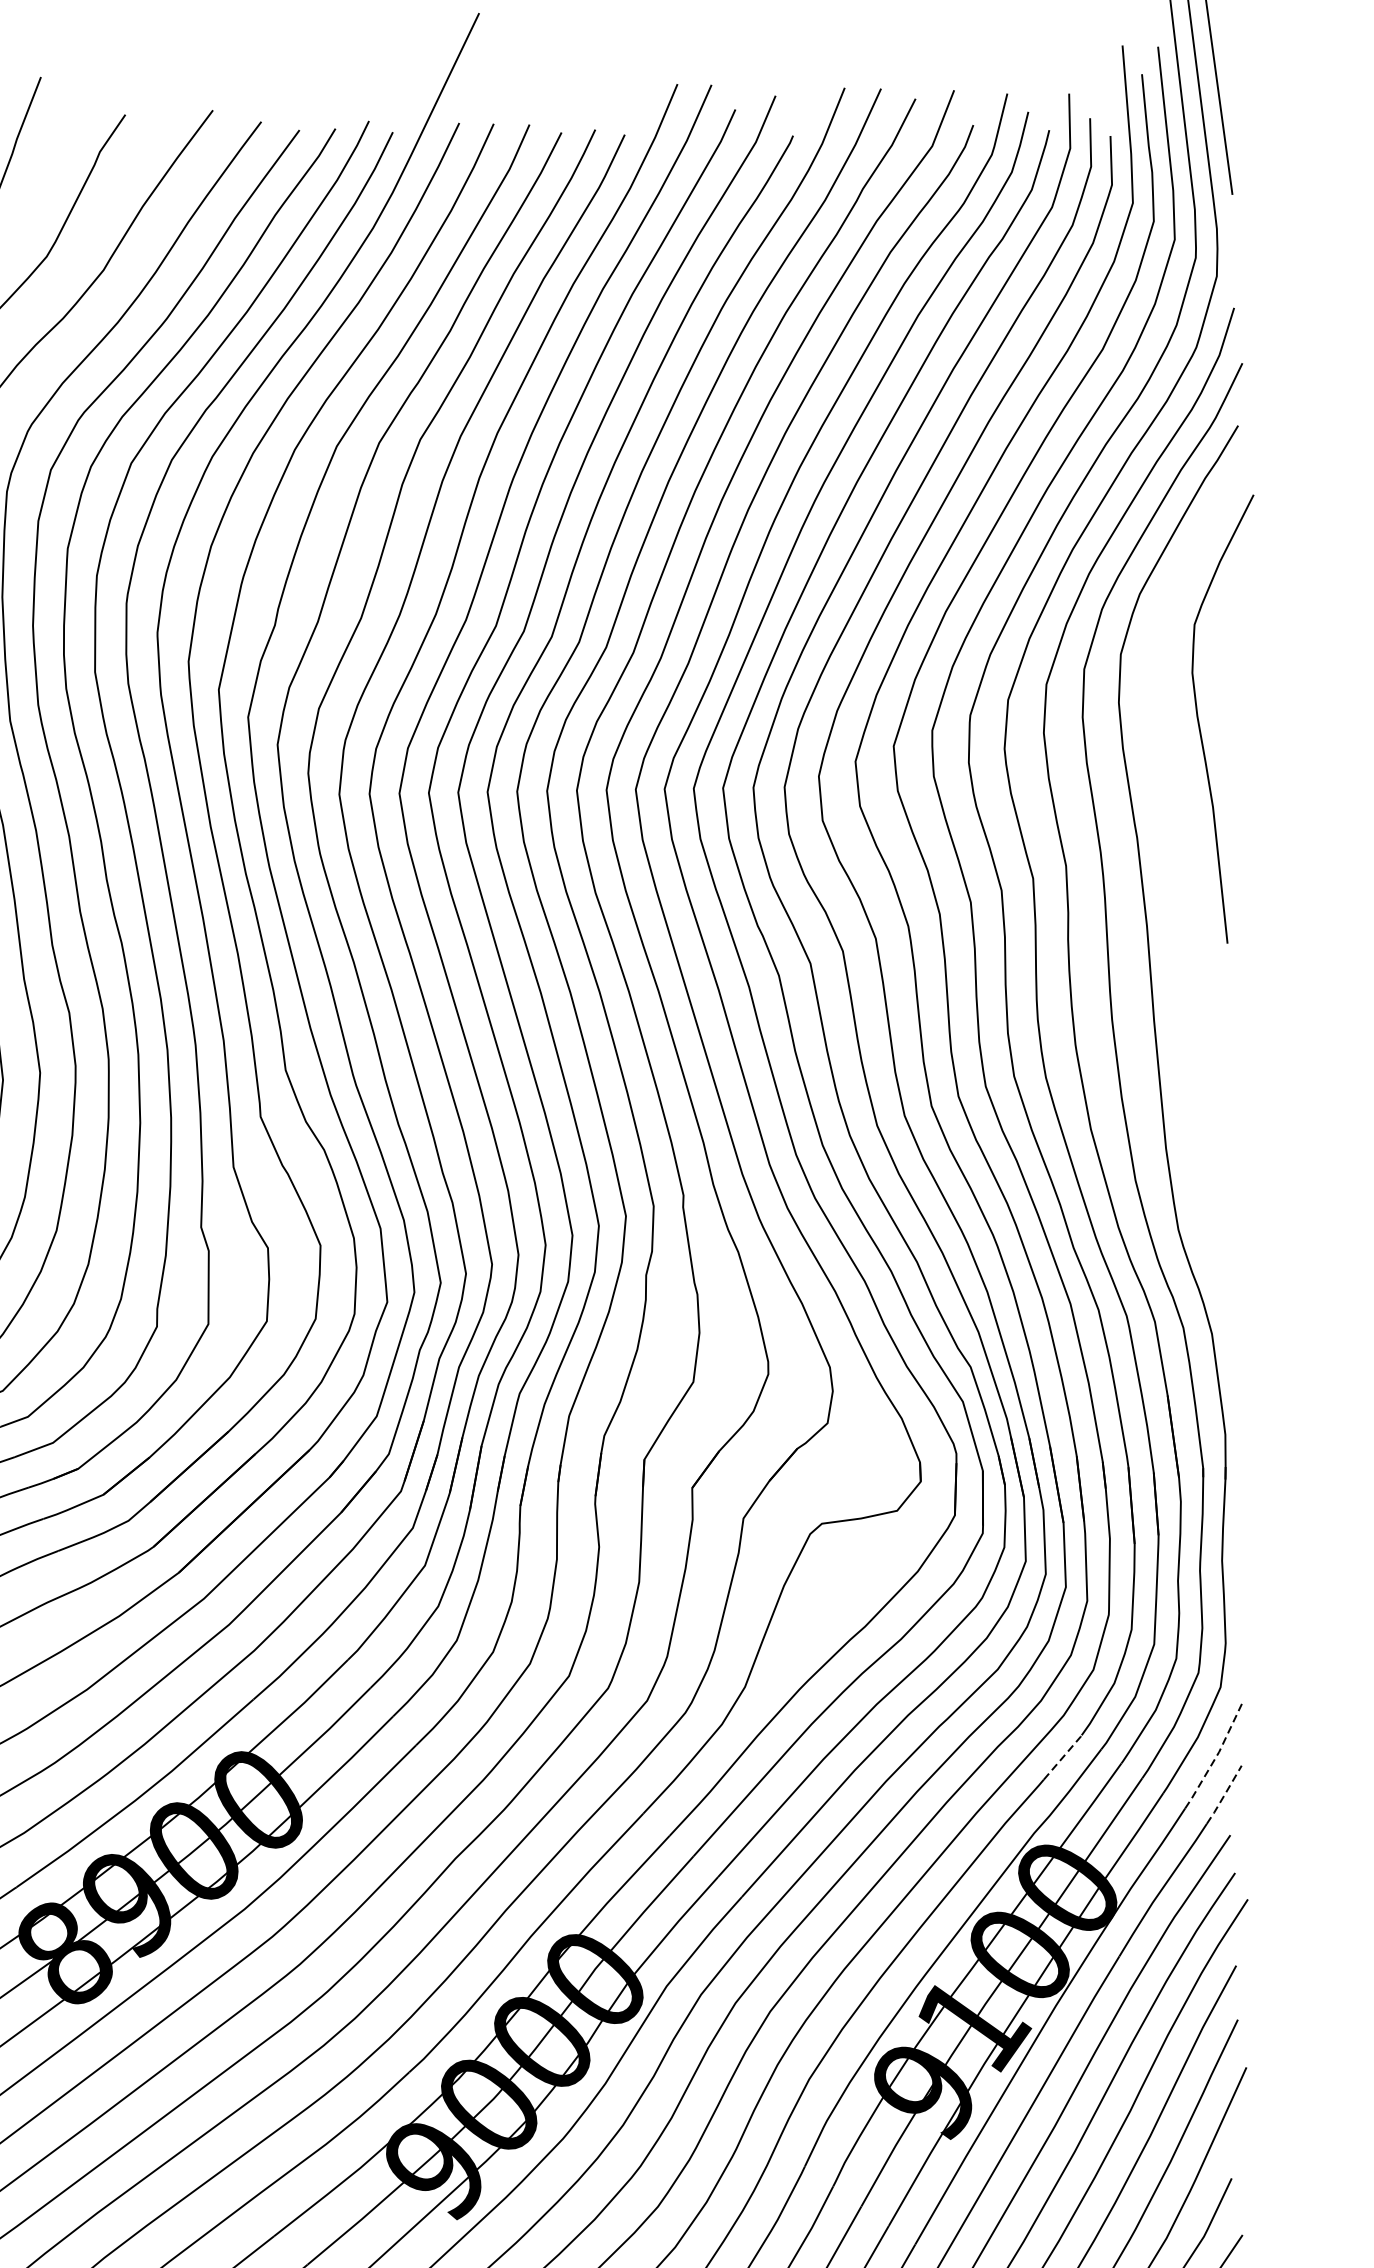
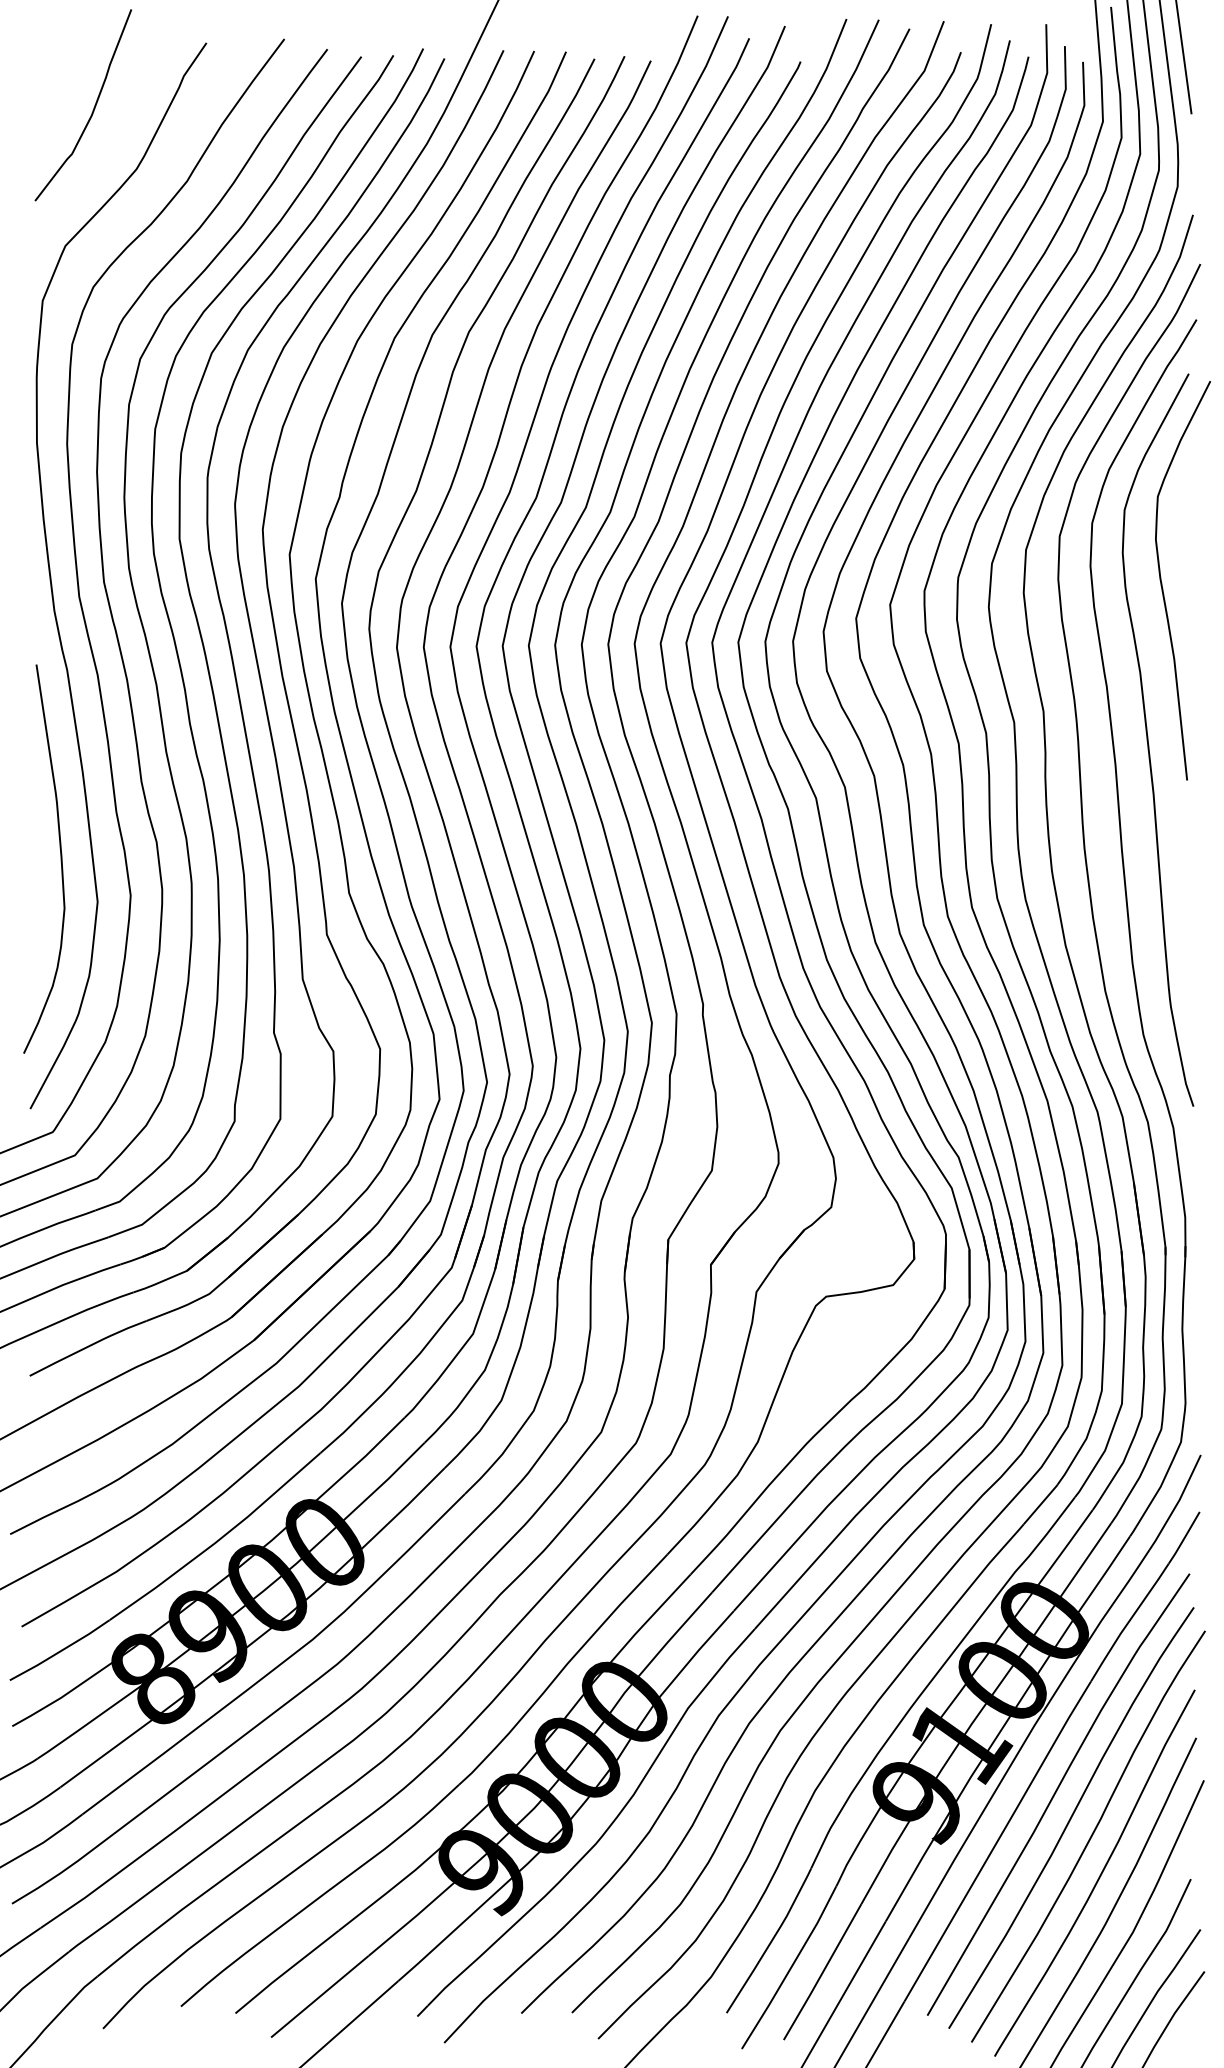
curve: (1184, 897) -> (1148, 739), added
line: (1216, 1756) -> (1177, 1503), dashed -> solid
line: (1063, 1757) -> (1041, 1504), dashed -> solid
line: (1224, 1794) -> (1184, 1537), dashed -> solid

